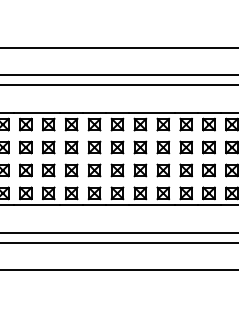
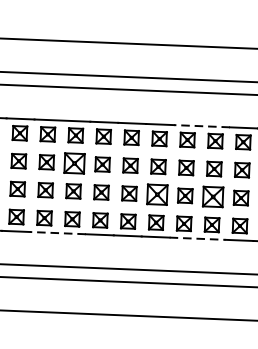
line: (151, 112) -> (201, 125), solid -> dashed
part: (48, 147) -> (74, 163), size x1.4
part: (117, 170) -> (157, 194), size x1.4
part: (163, 170) -> (213, 197), size x1.4
line: (37, 205) -> (58, 233), solid -> dashed
line: (151, 205) -> (197, 239), solid -> dashed

